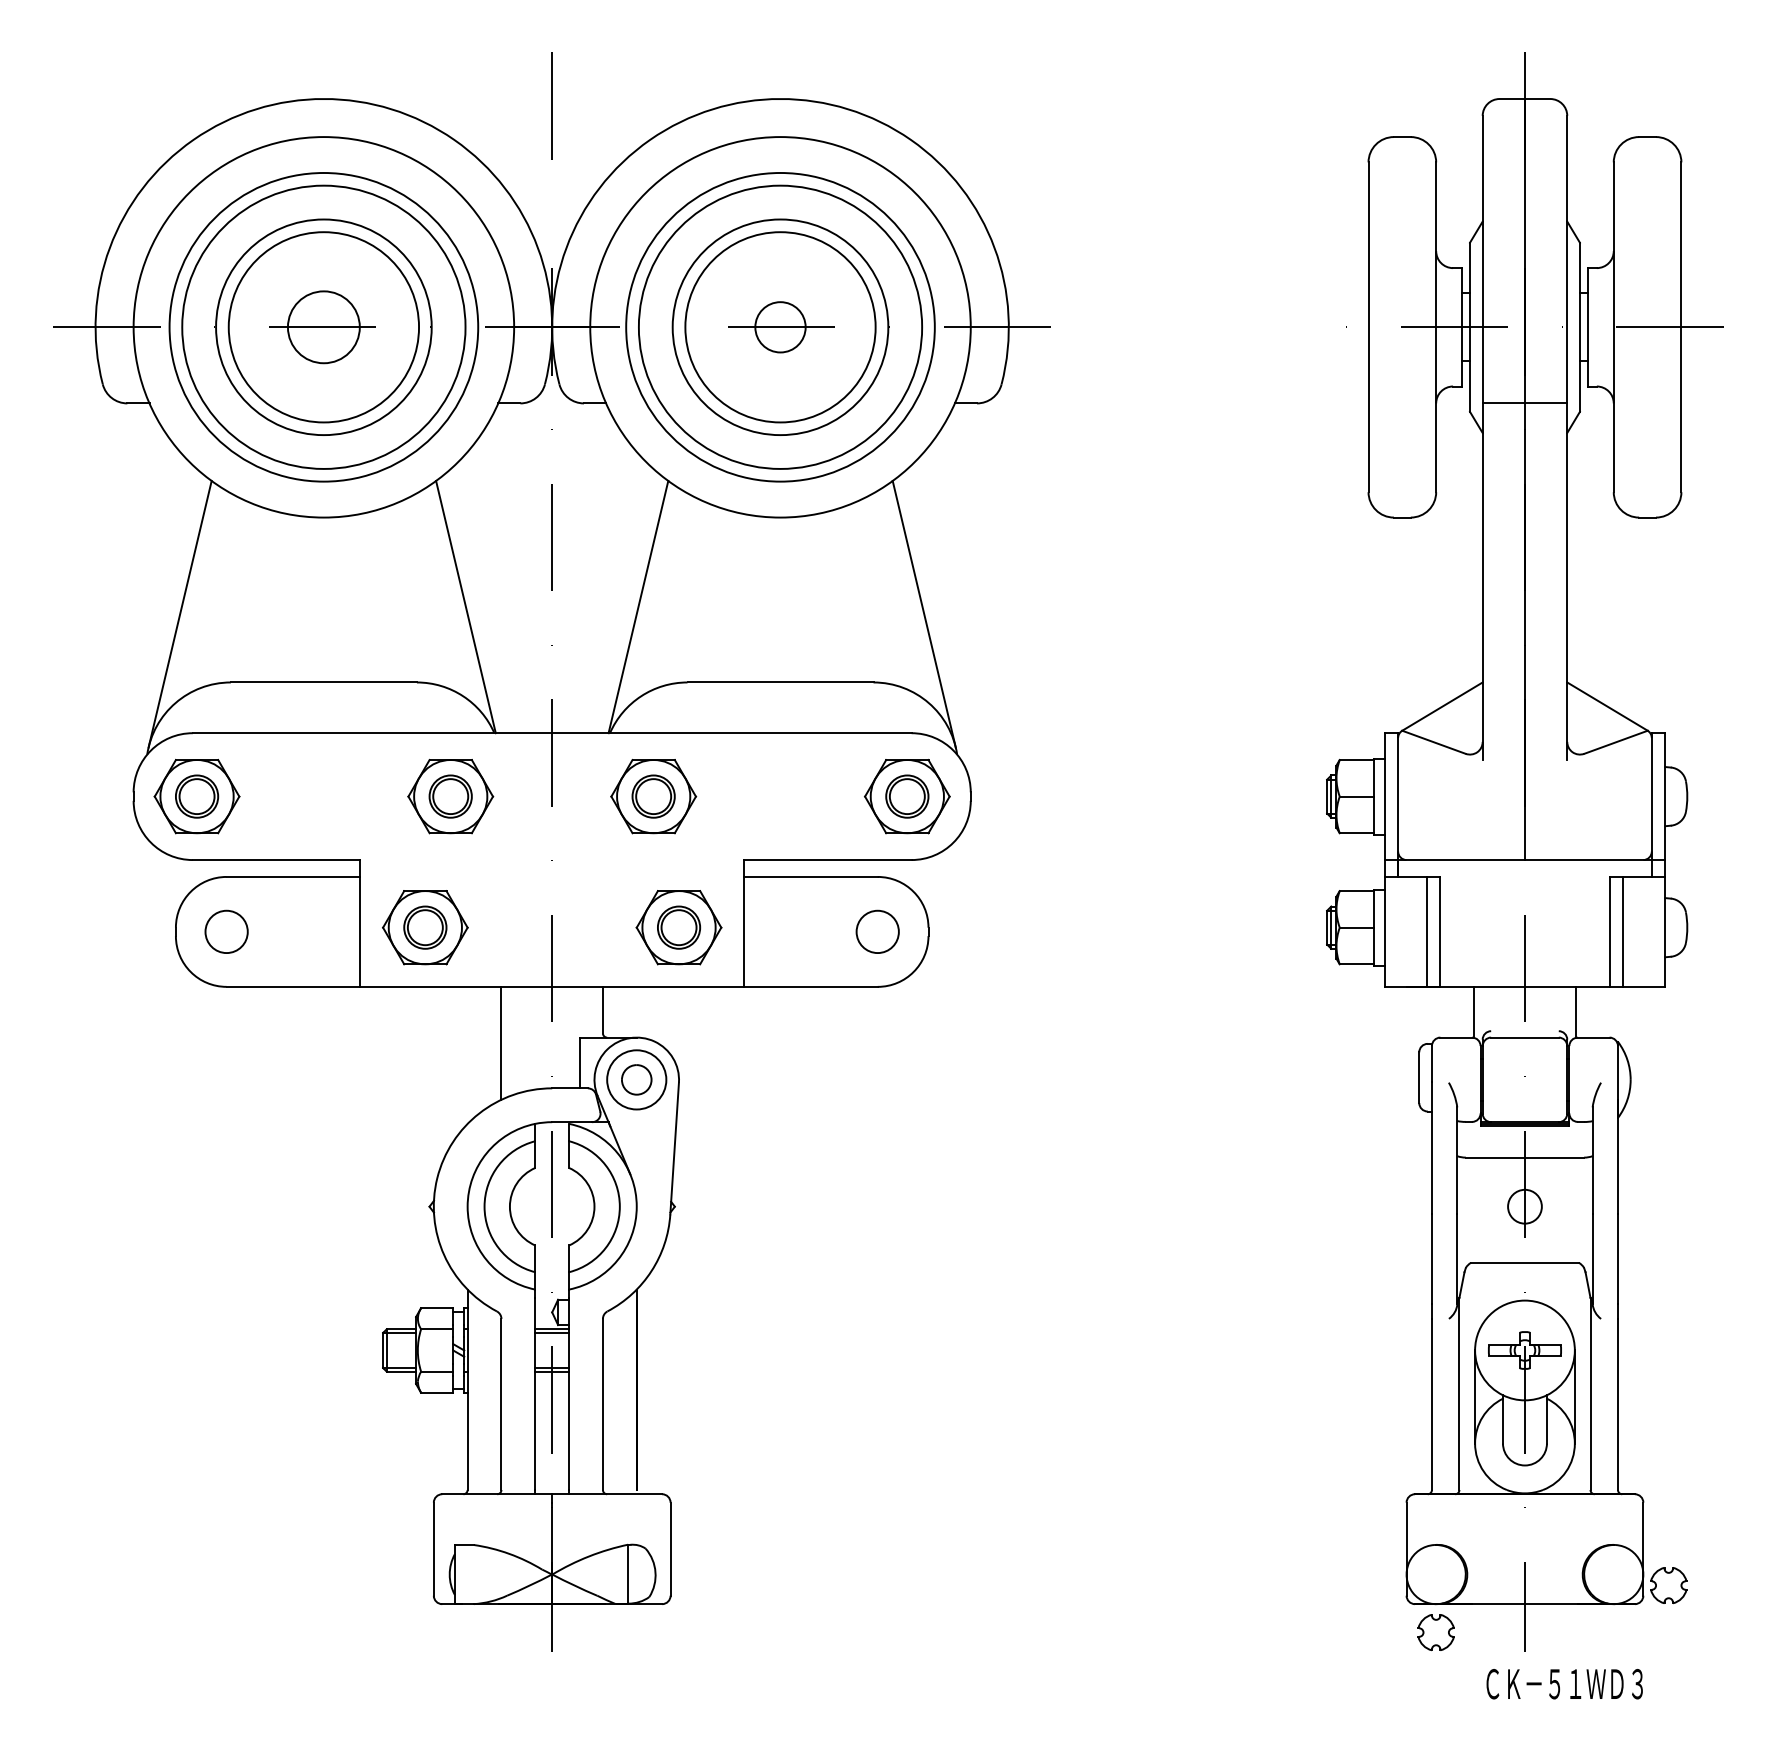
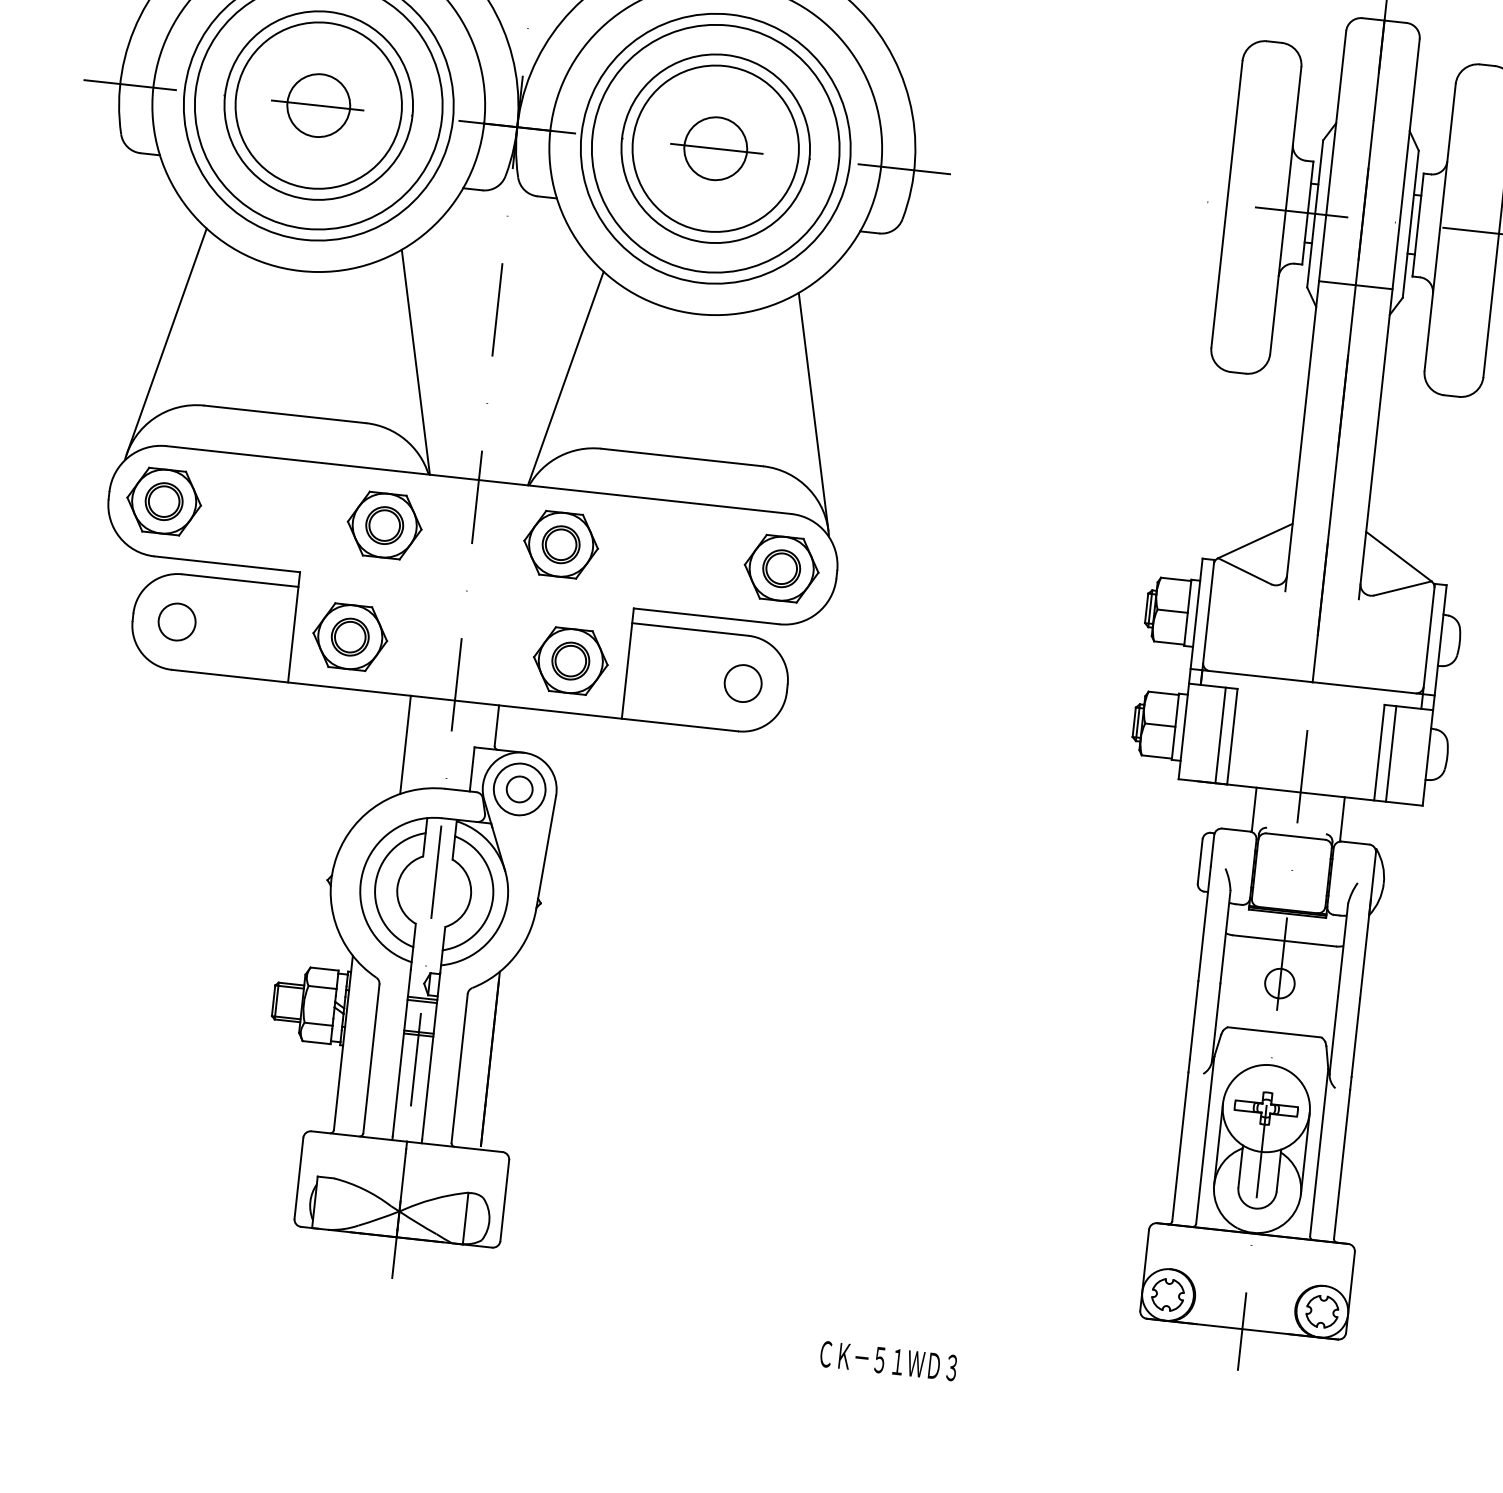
circle: (780, 327) -> (715, 148), size x1.43
part: (1668, 1585) -> (1322, 1311), moved
part: (1435, 1632) -> (1167, 1294), moved
text: (1564, 1684) -> (888, 1361), moved

